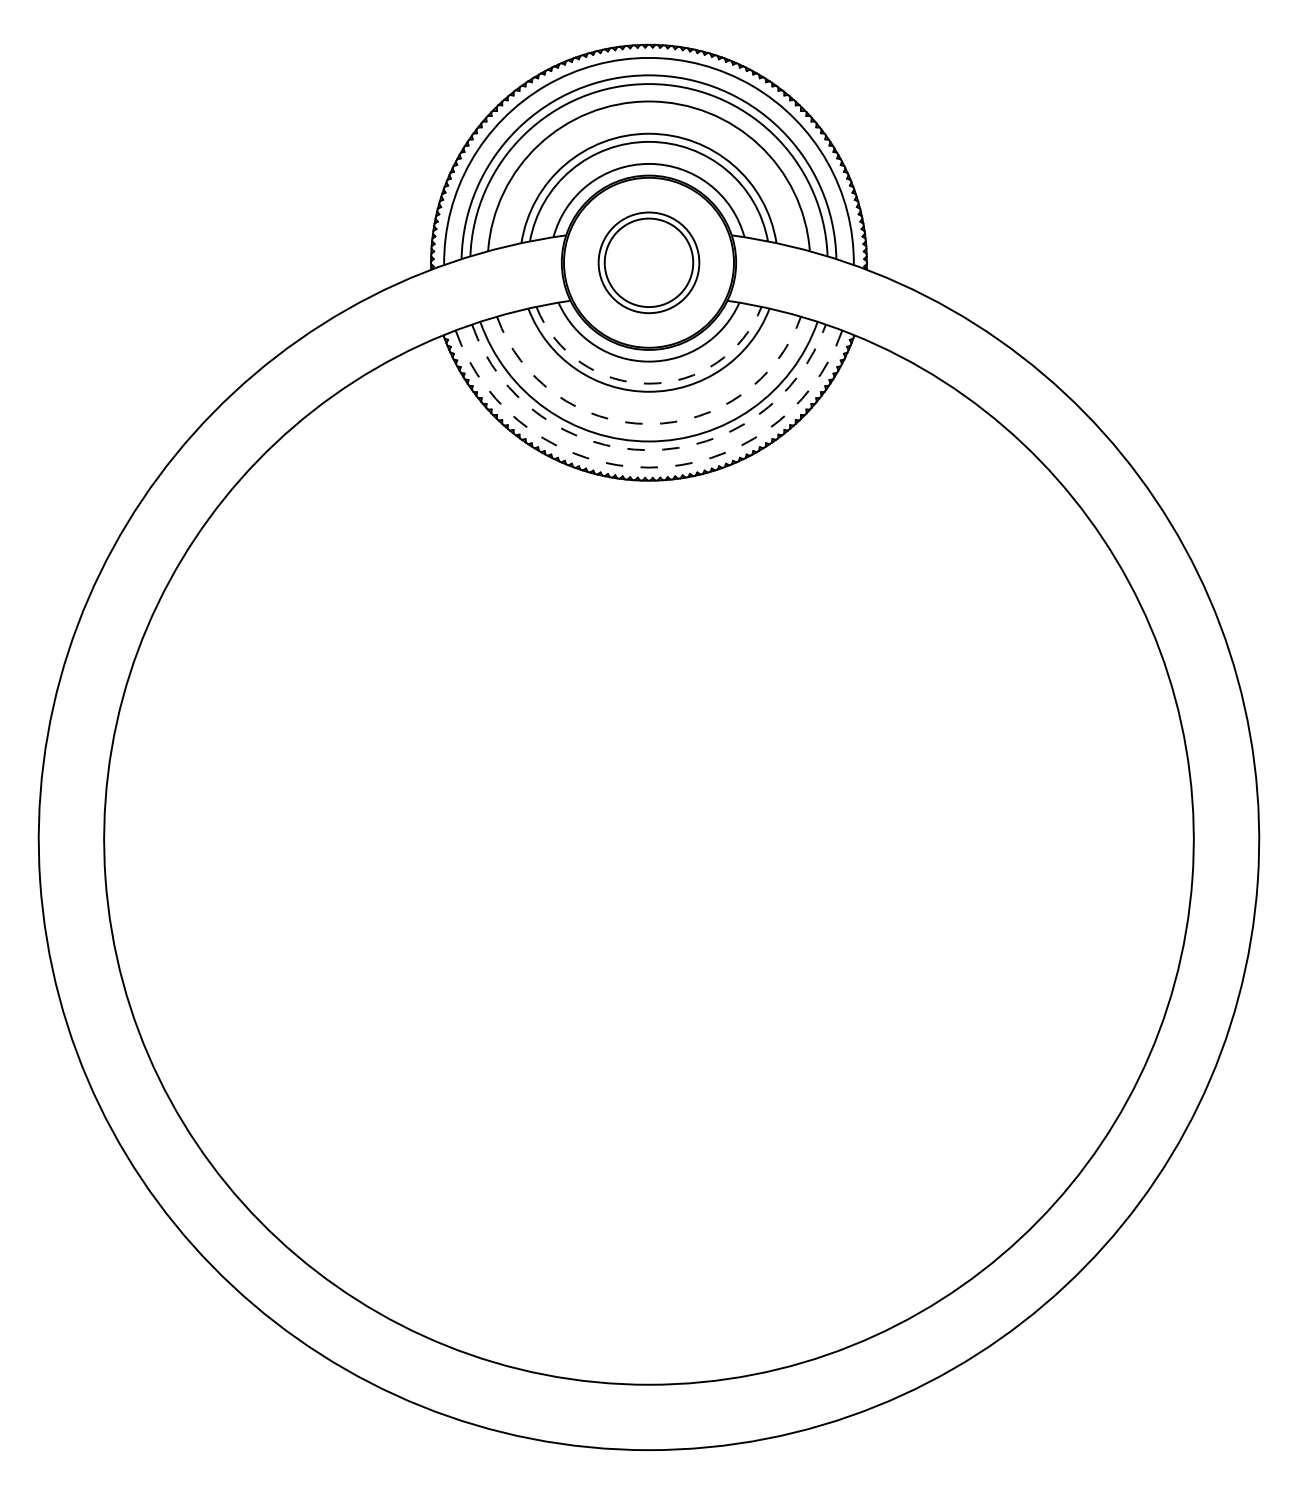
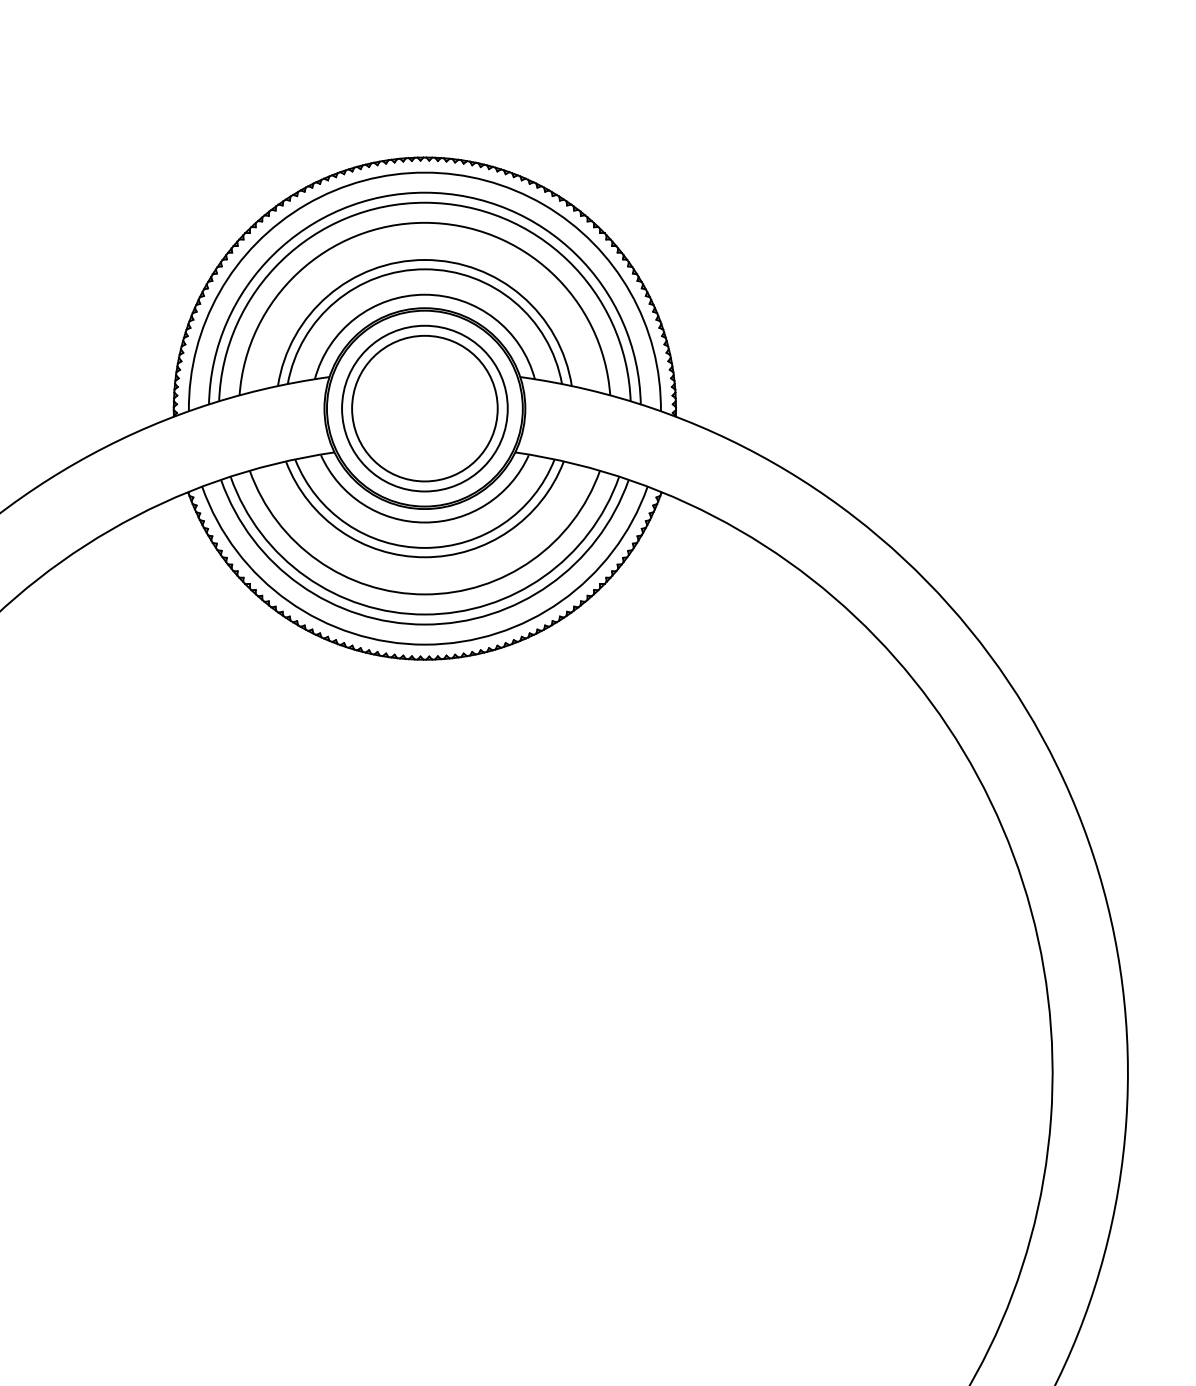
part: (648, 262) -> (424, 408), size x1.43
arc: (648, 383) -> (424, 547), dashed -> solid
arc: (648, 424) -> (424, 594), dashed -> solid
arc: (648, 450) -> (424, 624), dashed -> solid
arc: (648, 467) -> (424, 644), dashed -> solid

